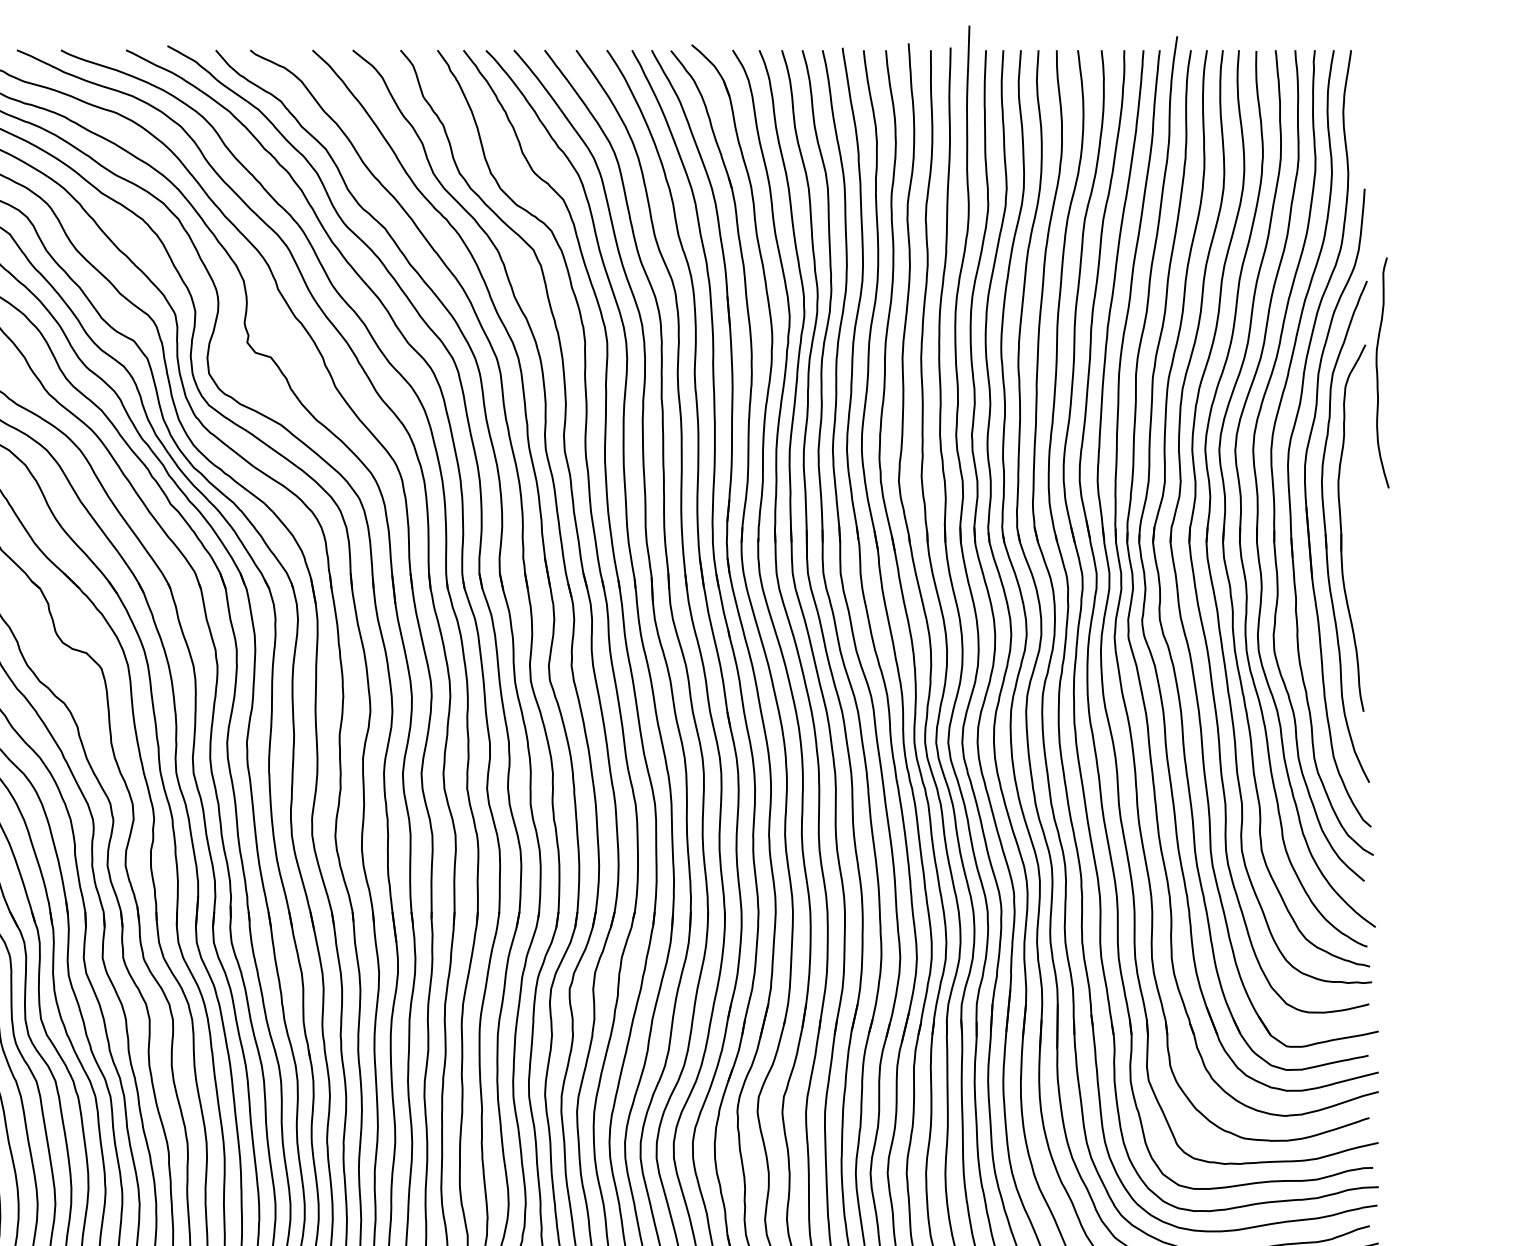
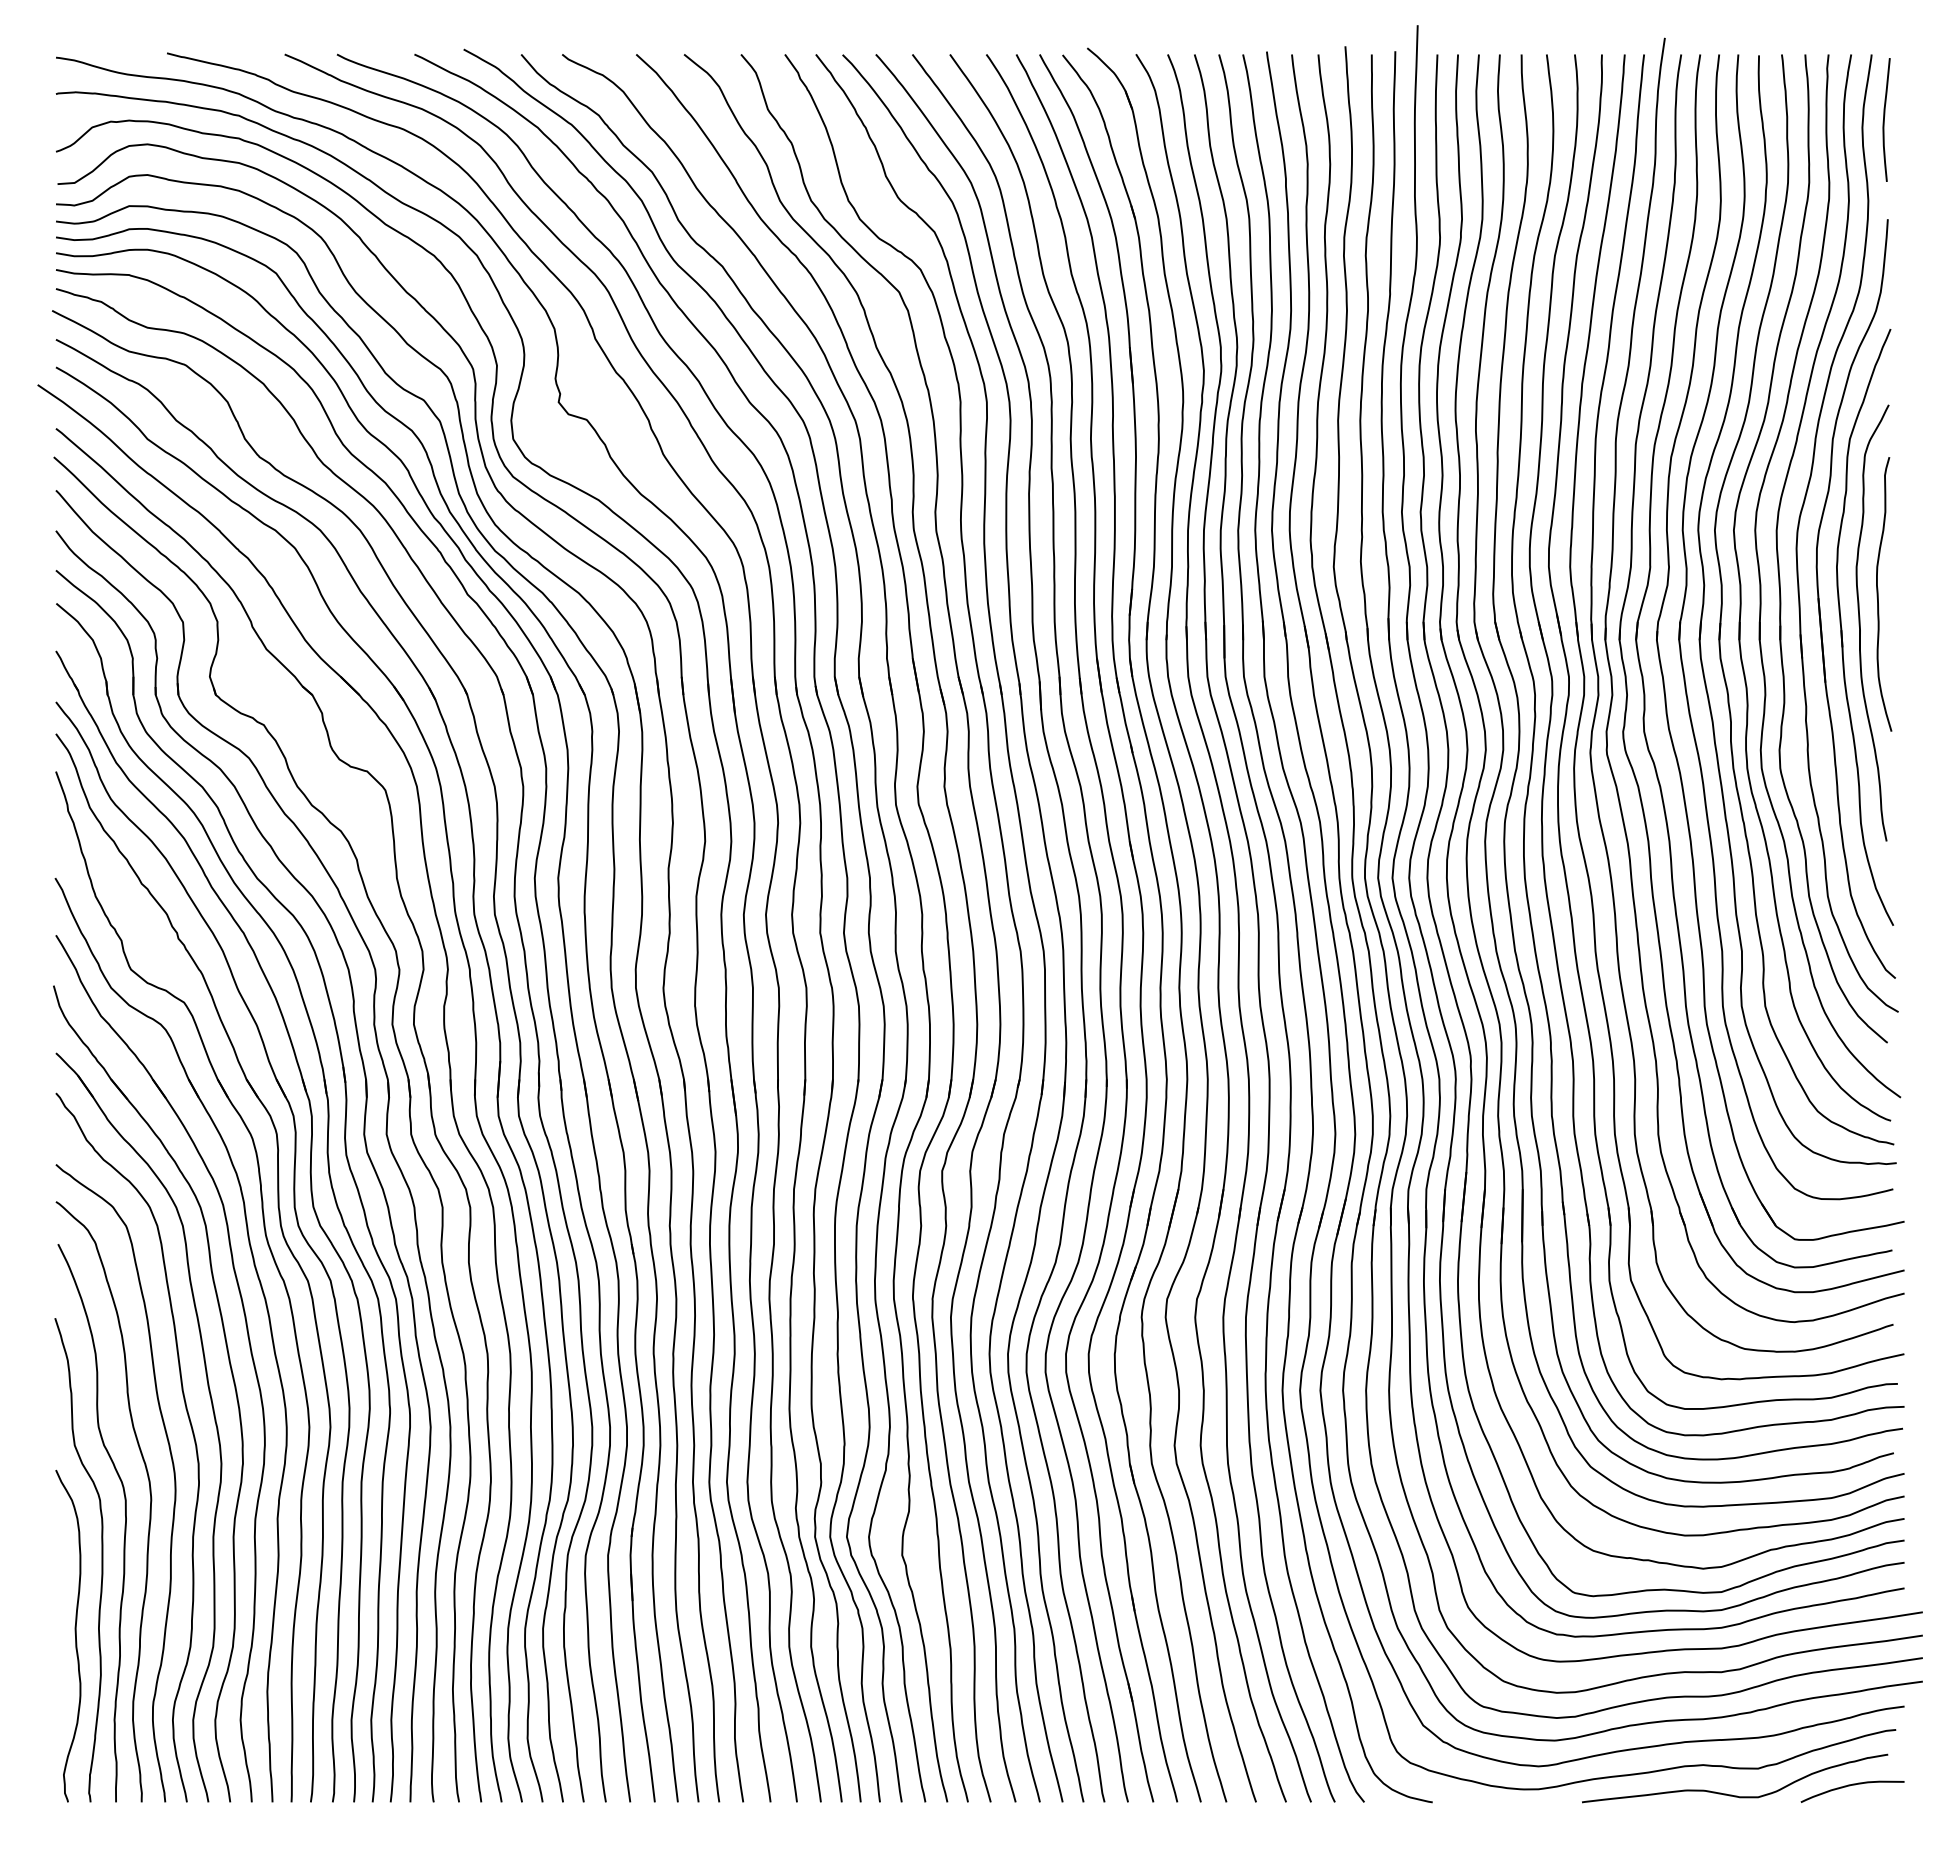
curve: (1361, 104) -> (1884, 119), added
curve: (1377, 373) -> (1878, 594), moved

